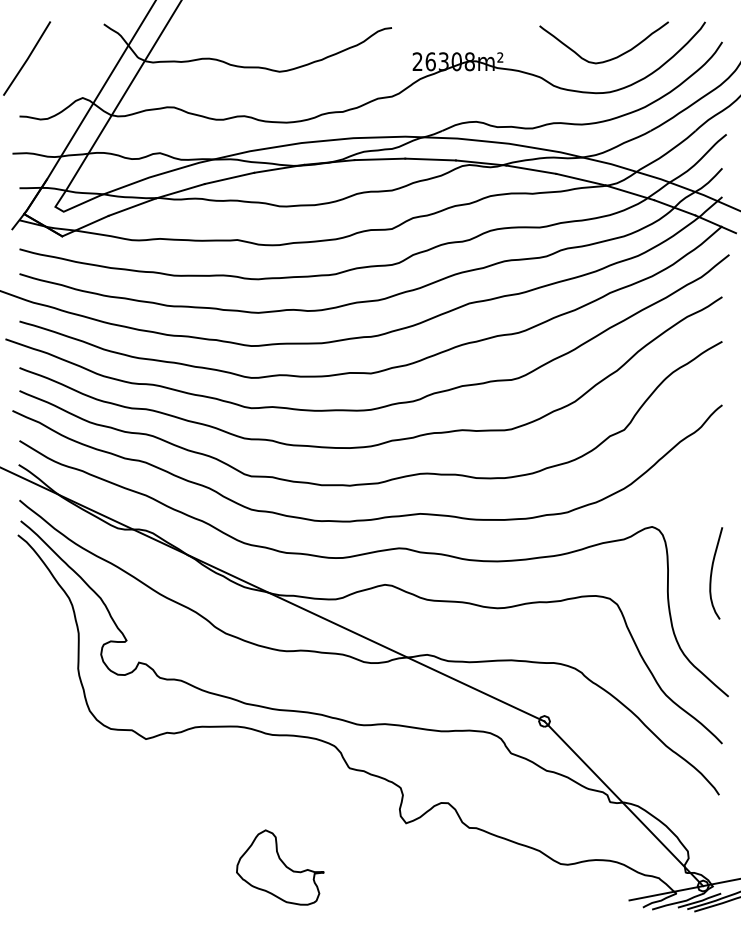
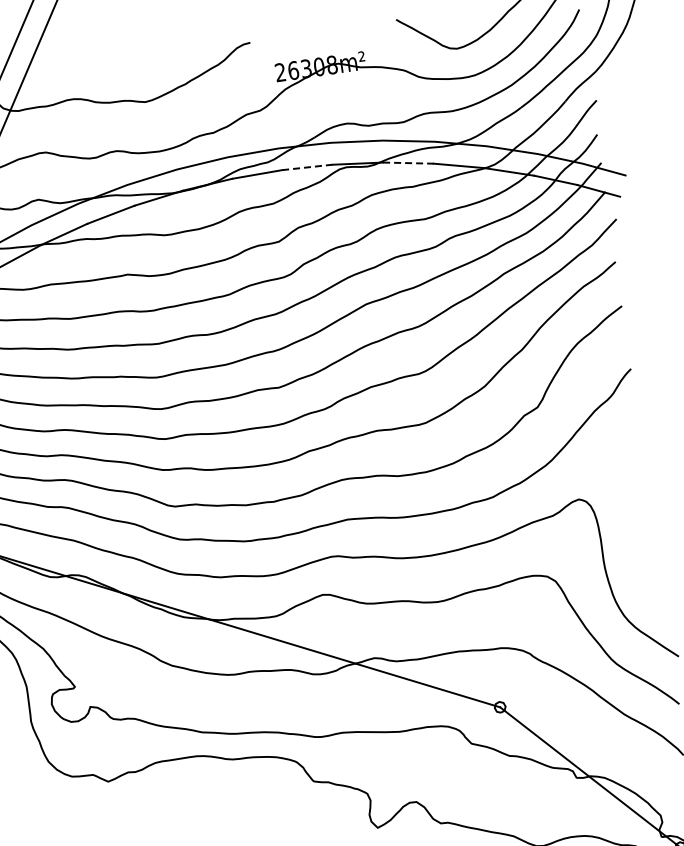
line: (431, 159) -> (308, 167), solid -> dashed
line: (531, 169) -> (408, 162), solid -> dashed
curve: (712, 573) -> (645, 536), removed

